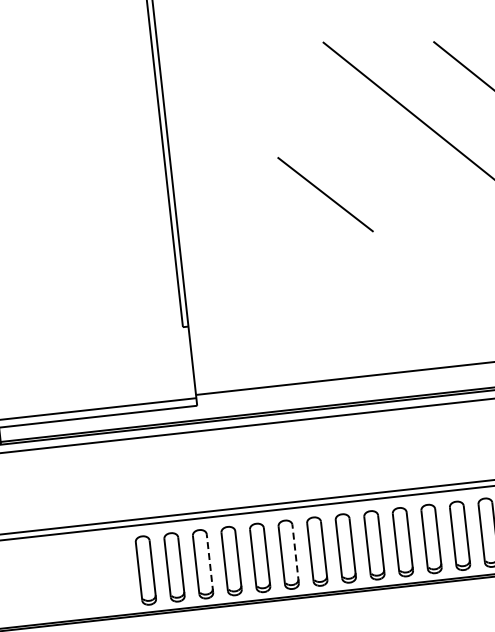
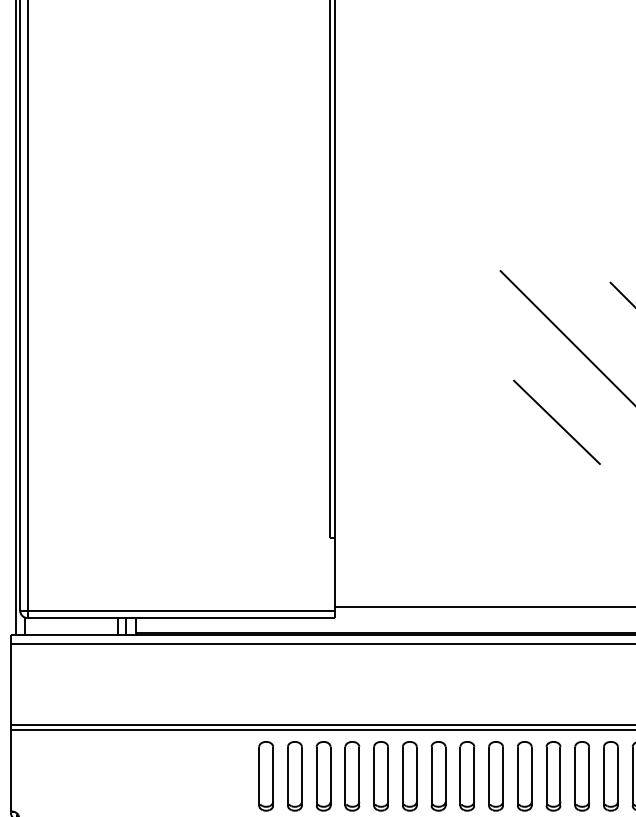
line: (325, 193) -> (556, 421), moved
line: (295, 553) -> (416, 775), dashed -> solid
line: (209, 562) -> (330, 775), dashed -> solid

